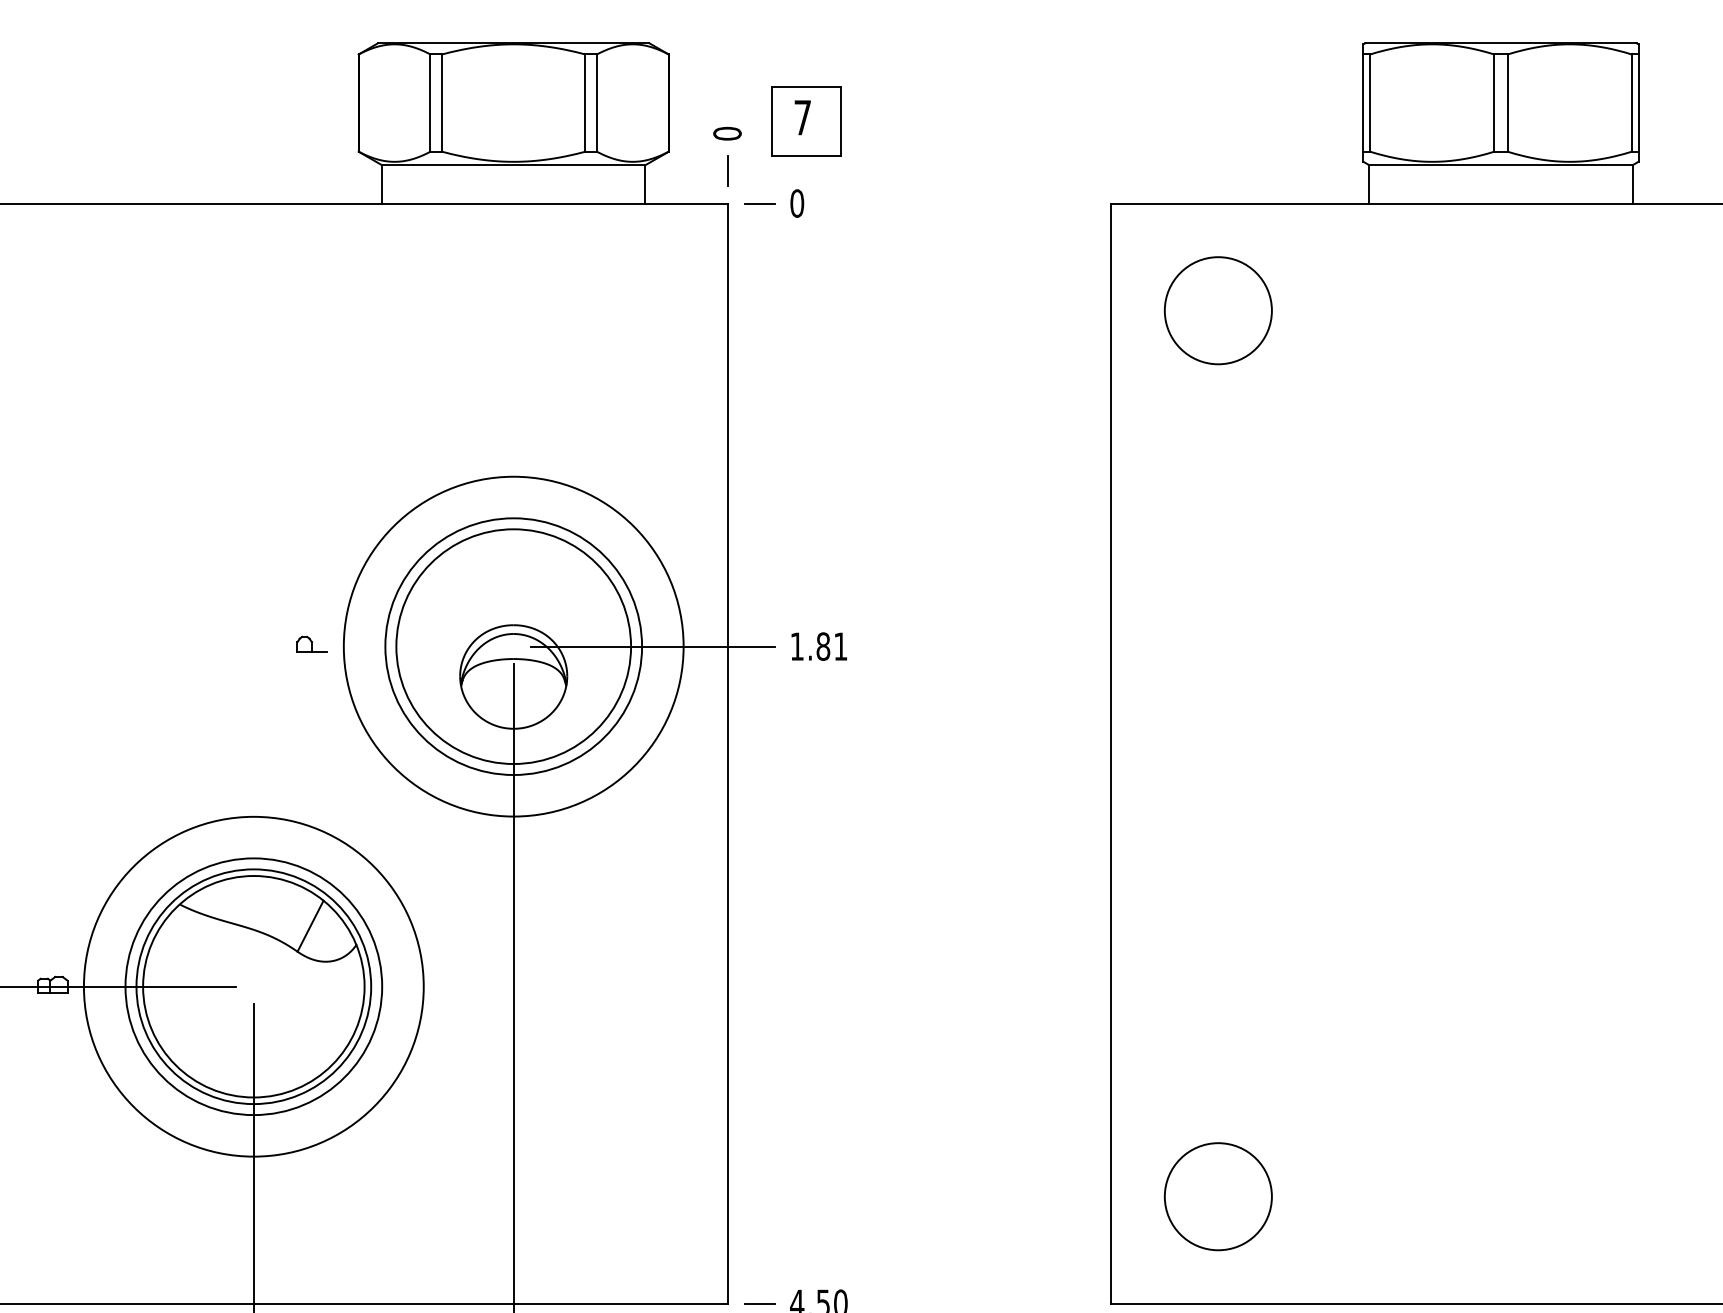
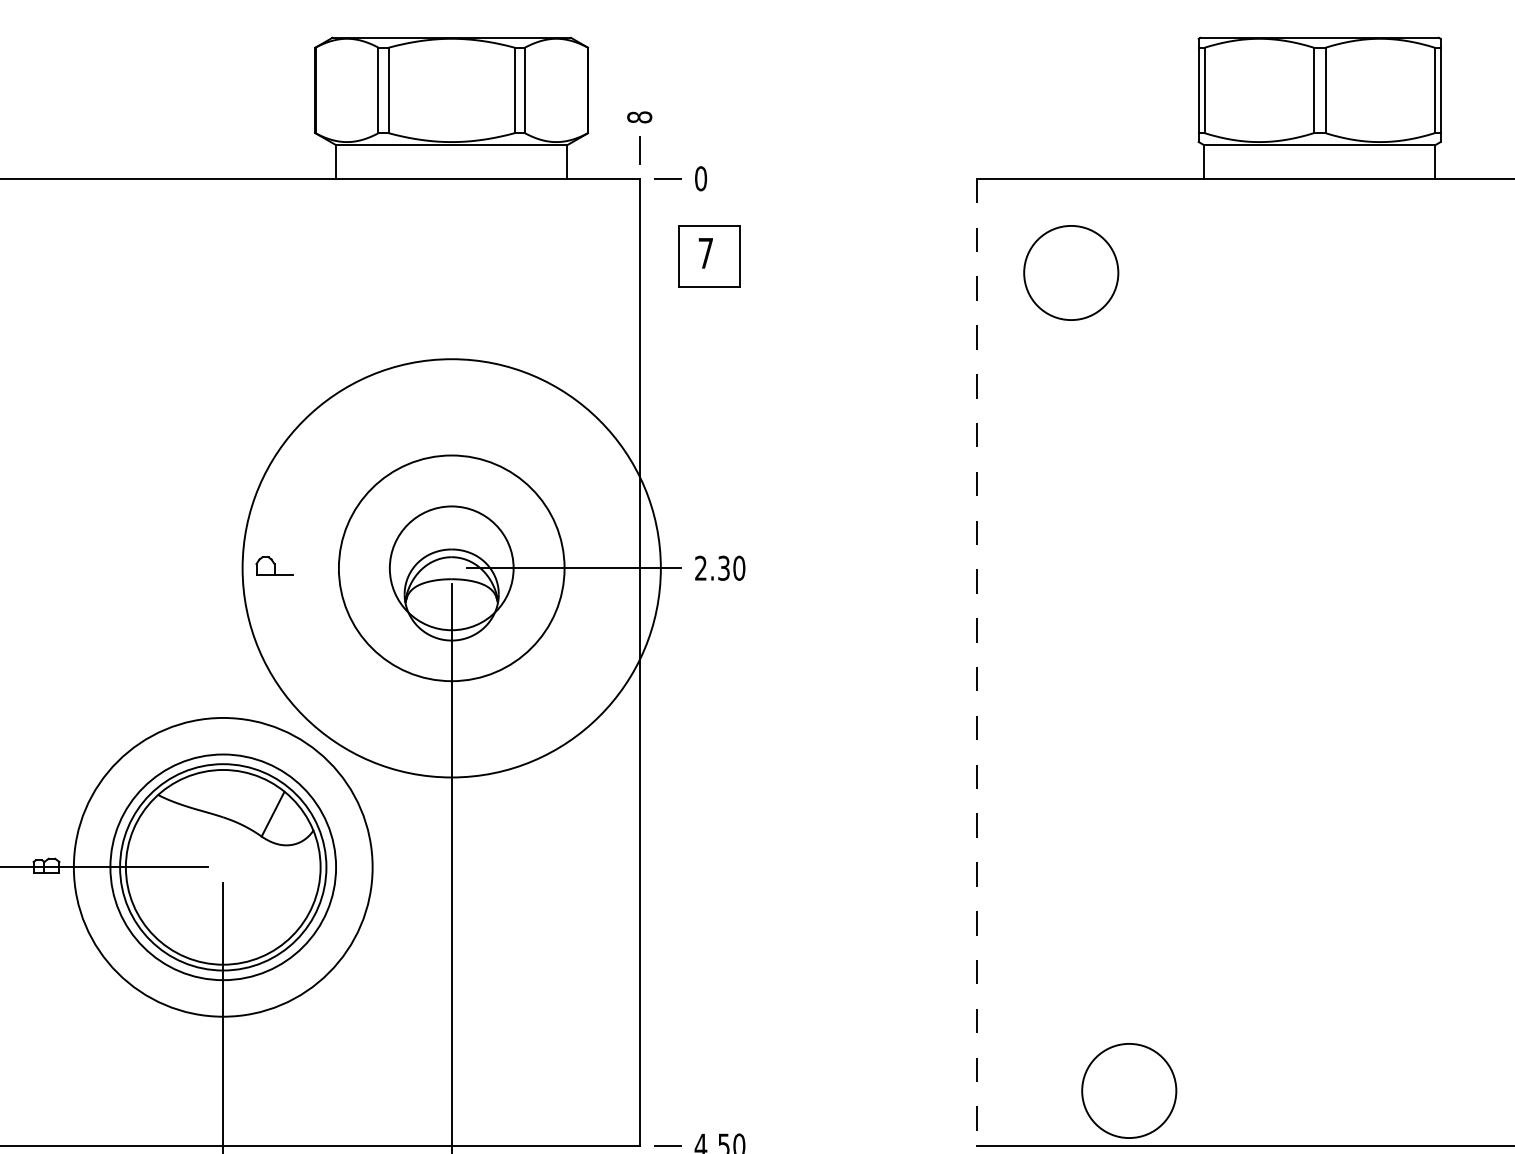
part: (806, 121) -> (709, 256), moved
text: (727, 133) -> (639, 117), 0 -> 8
part: (310, 643) -> (273, 565), size x1.4
circle: (513, 645) -> (451, 567), size x1.4
text: (819, 645) -> (720, 567), 1.81 -> 2.30
circle: (513, 646) -> (451, 568), size x0.6
line: (1111, 753) -> (977, 662), solid -> dashed
circle: (1218, 1196) -> (1129, 1090), moved

